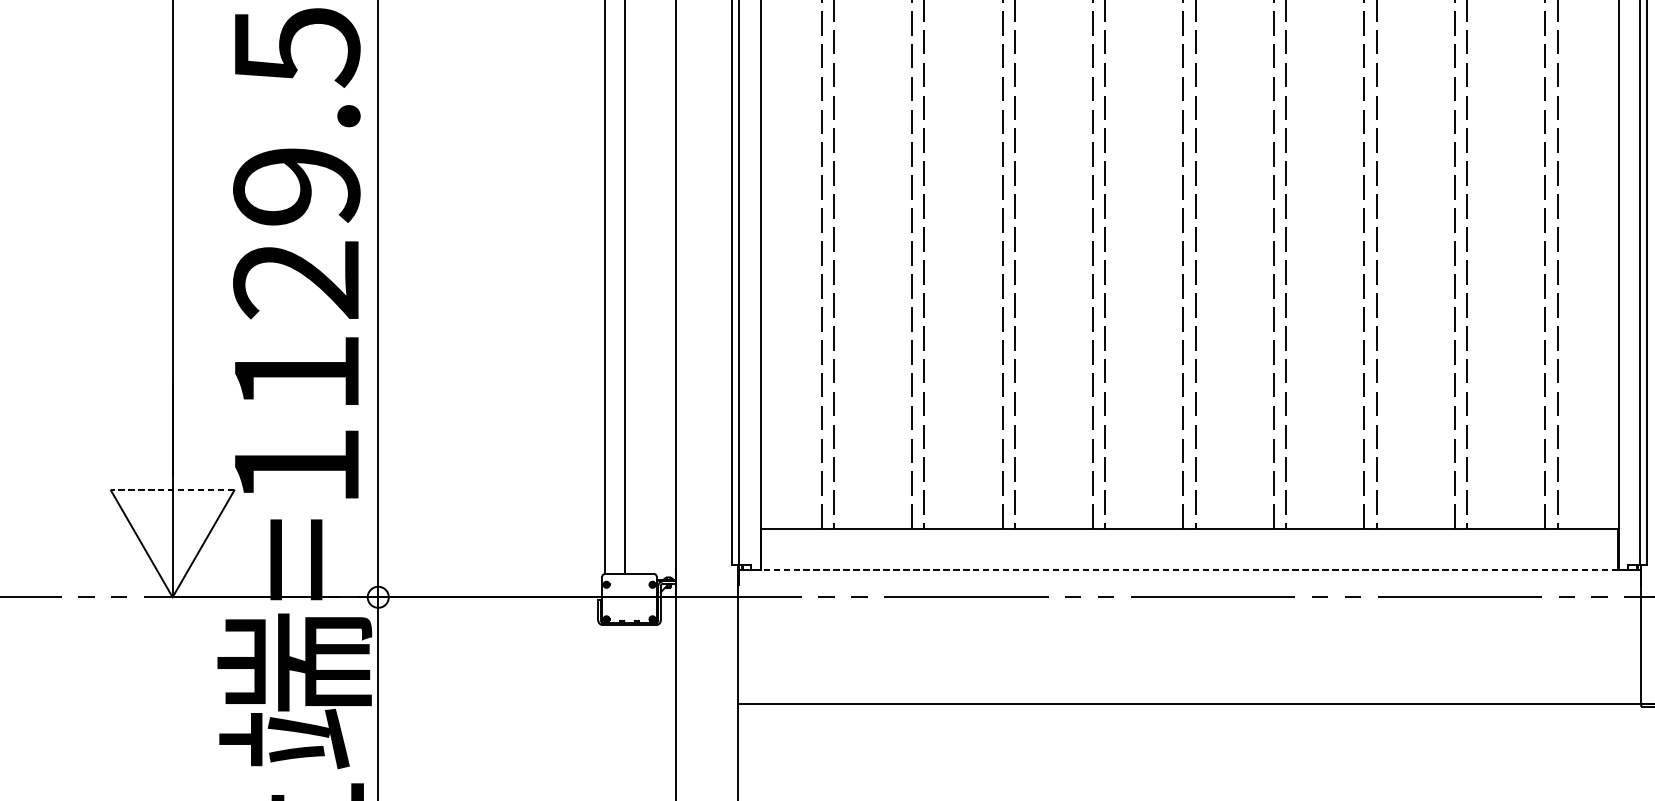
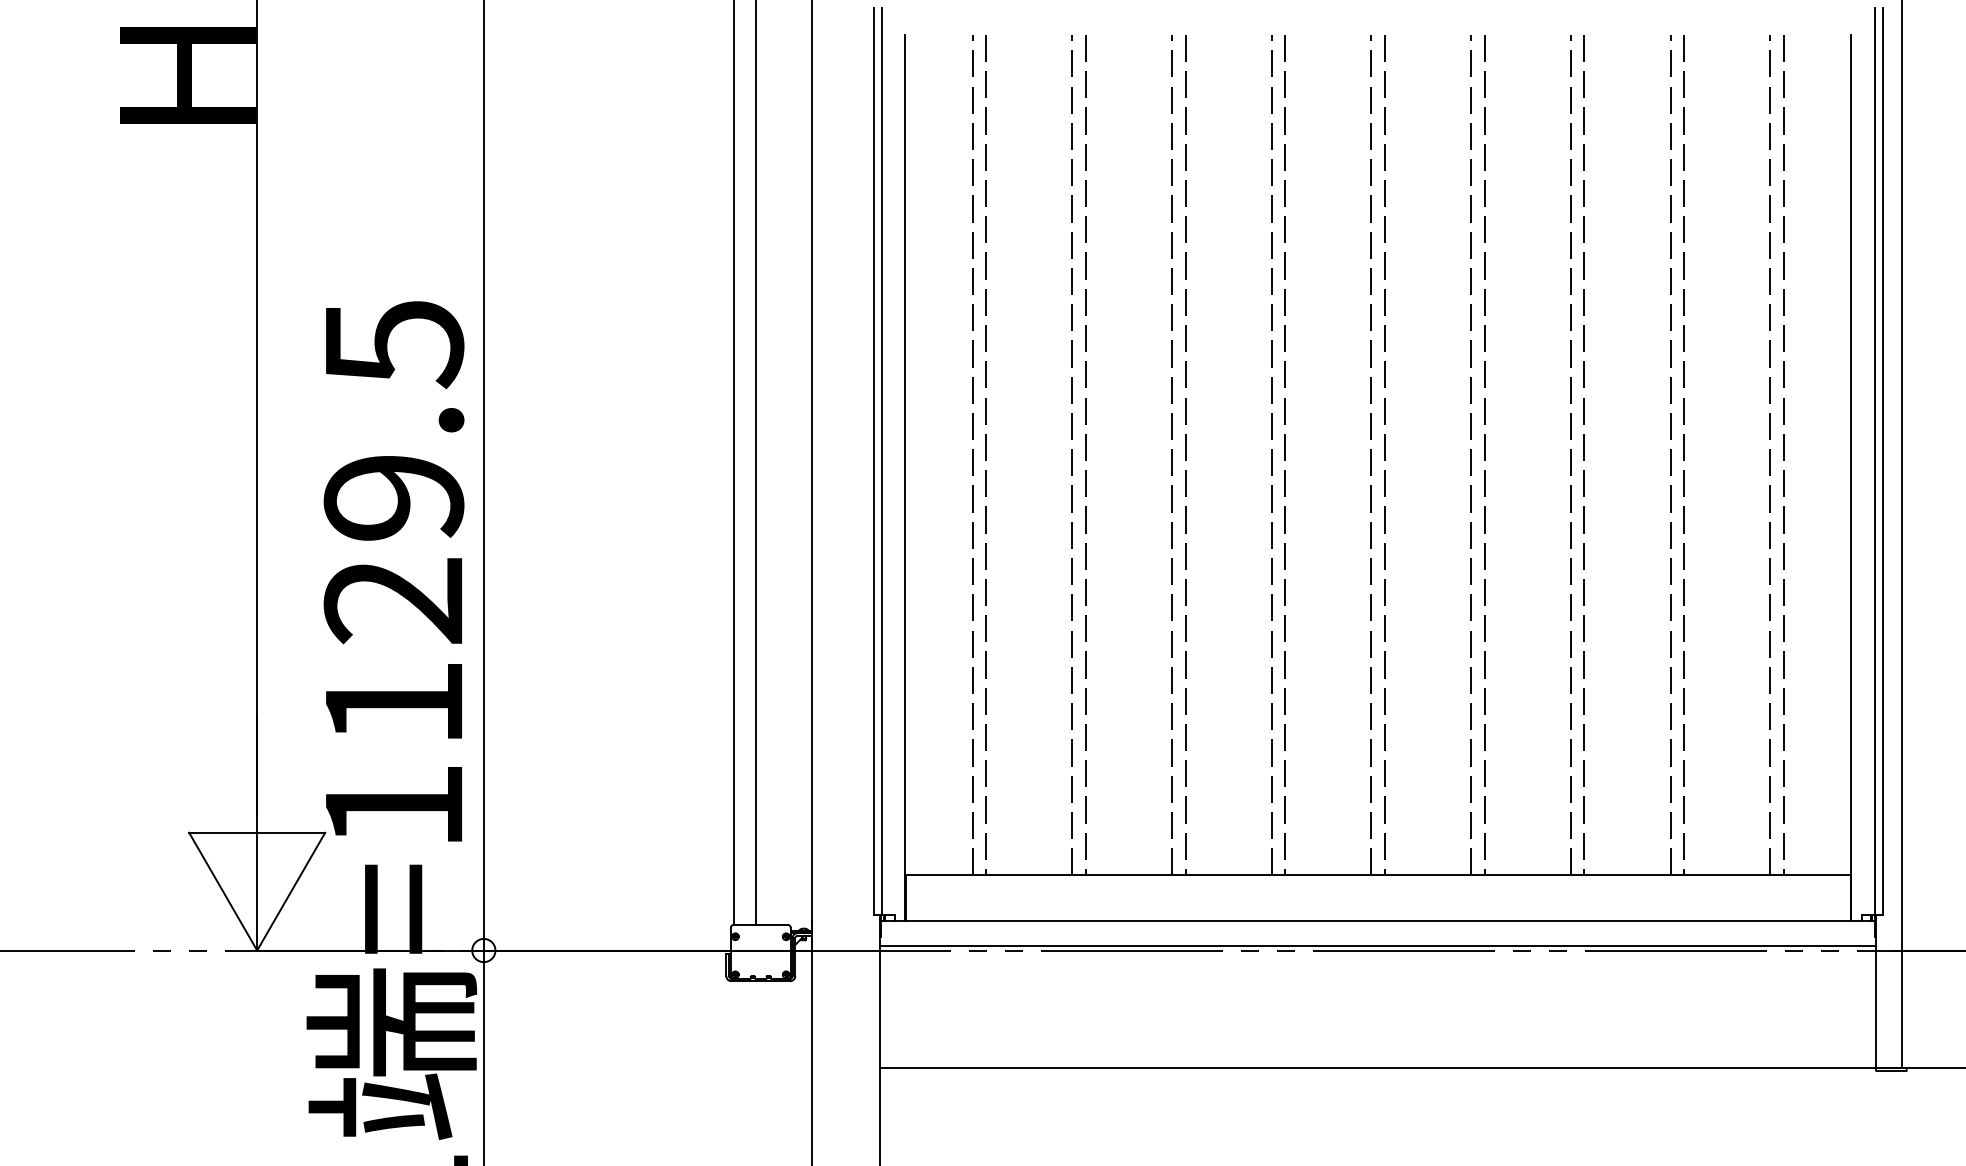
line: (172, 490) -> (257, 832), dashed -> solid
line: (1189, 570) -> (1377, 920), dashed -> solid
line: (1189, 593) -> (1377, 946), added

